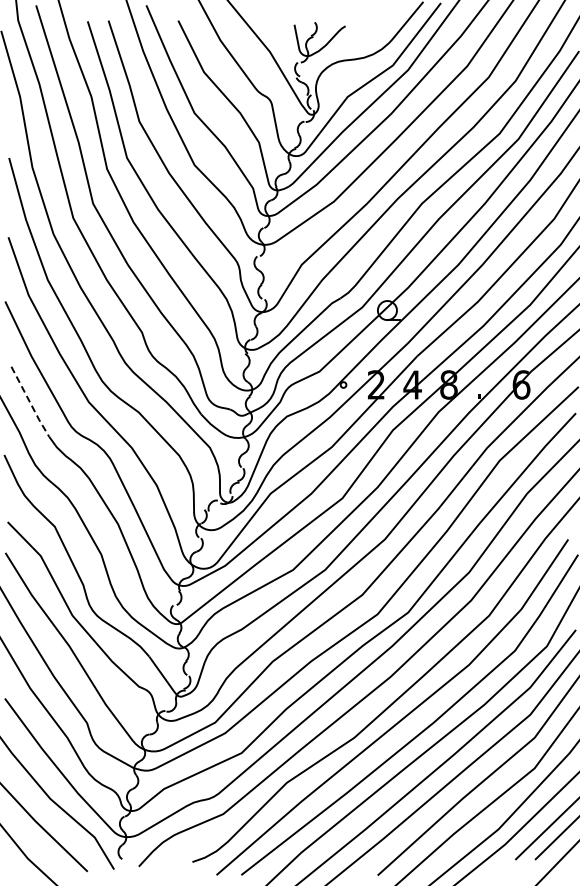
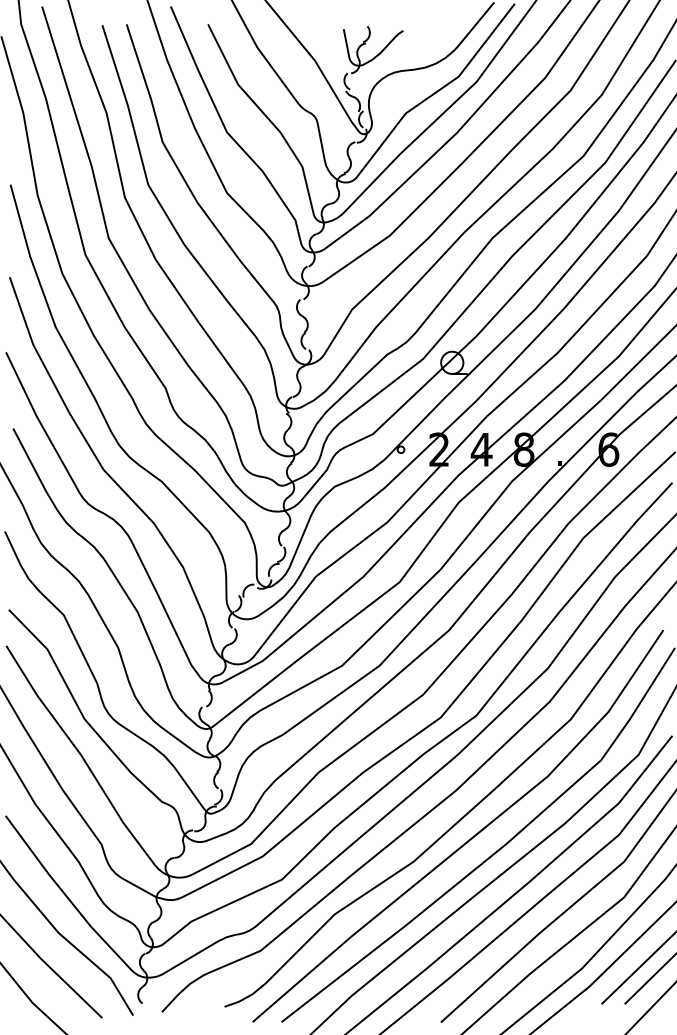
line: (30, 402) -> (35, 470), dashed -> solid

